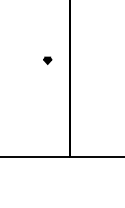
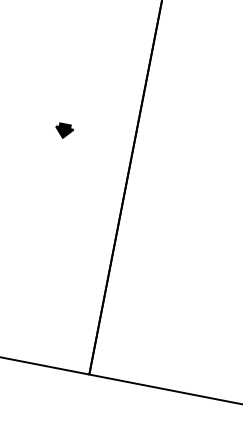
part: (47, 60) -> (63, 130), moved

